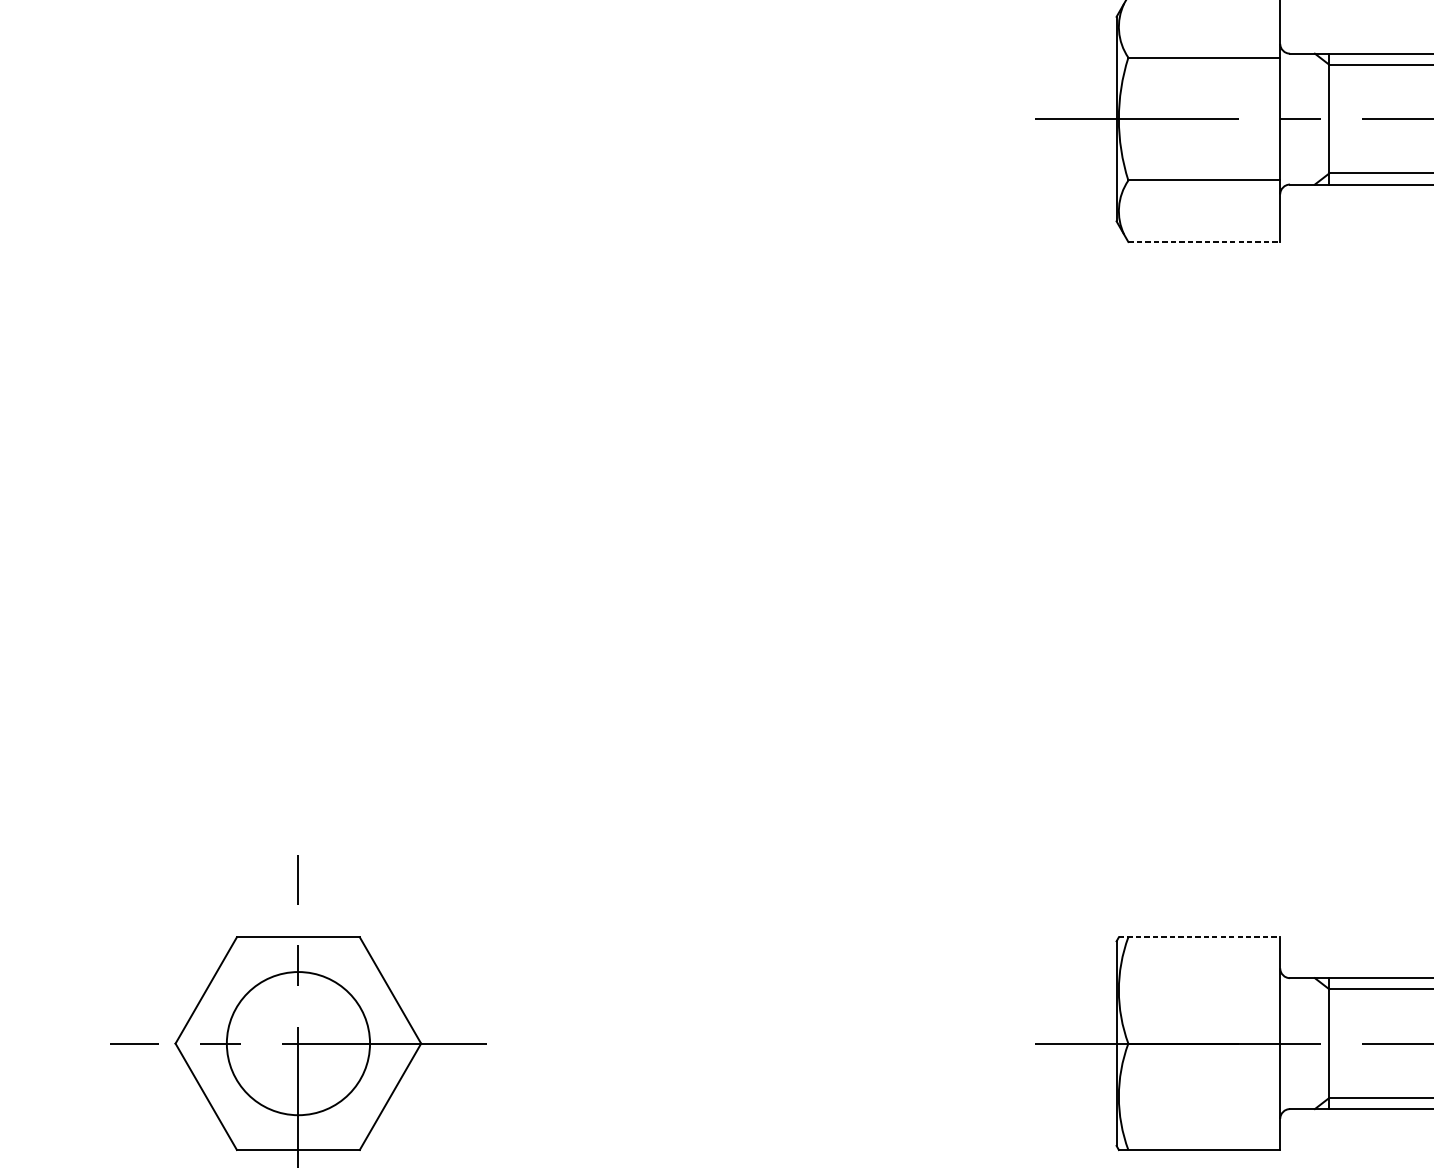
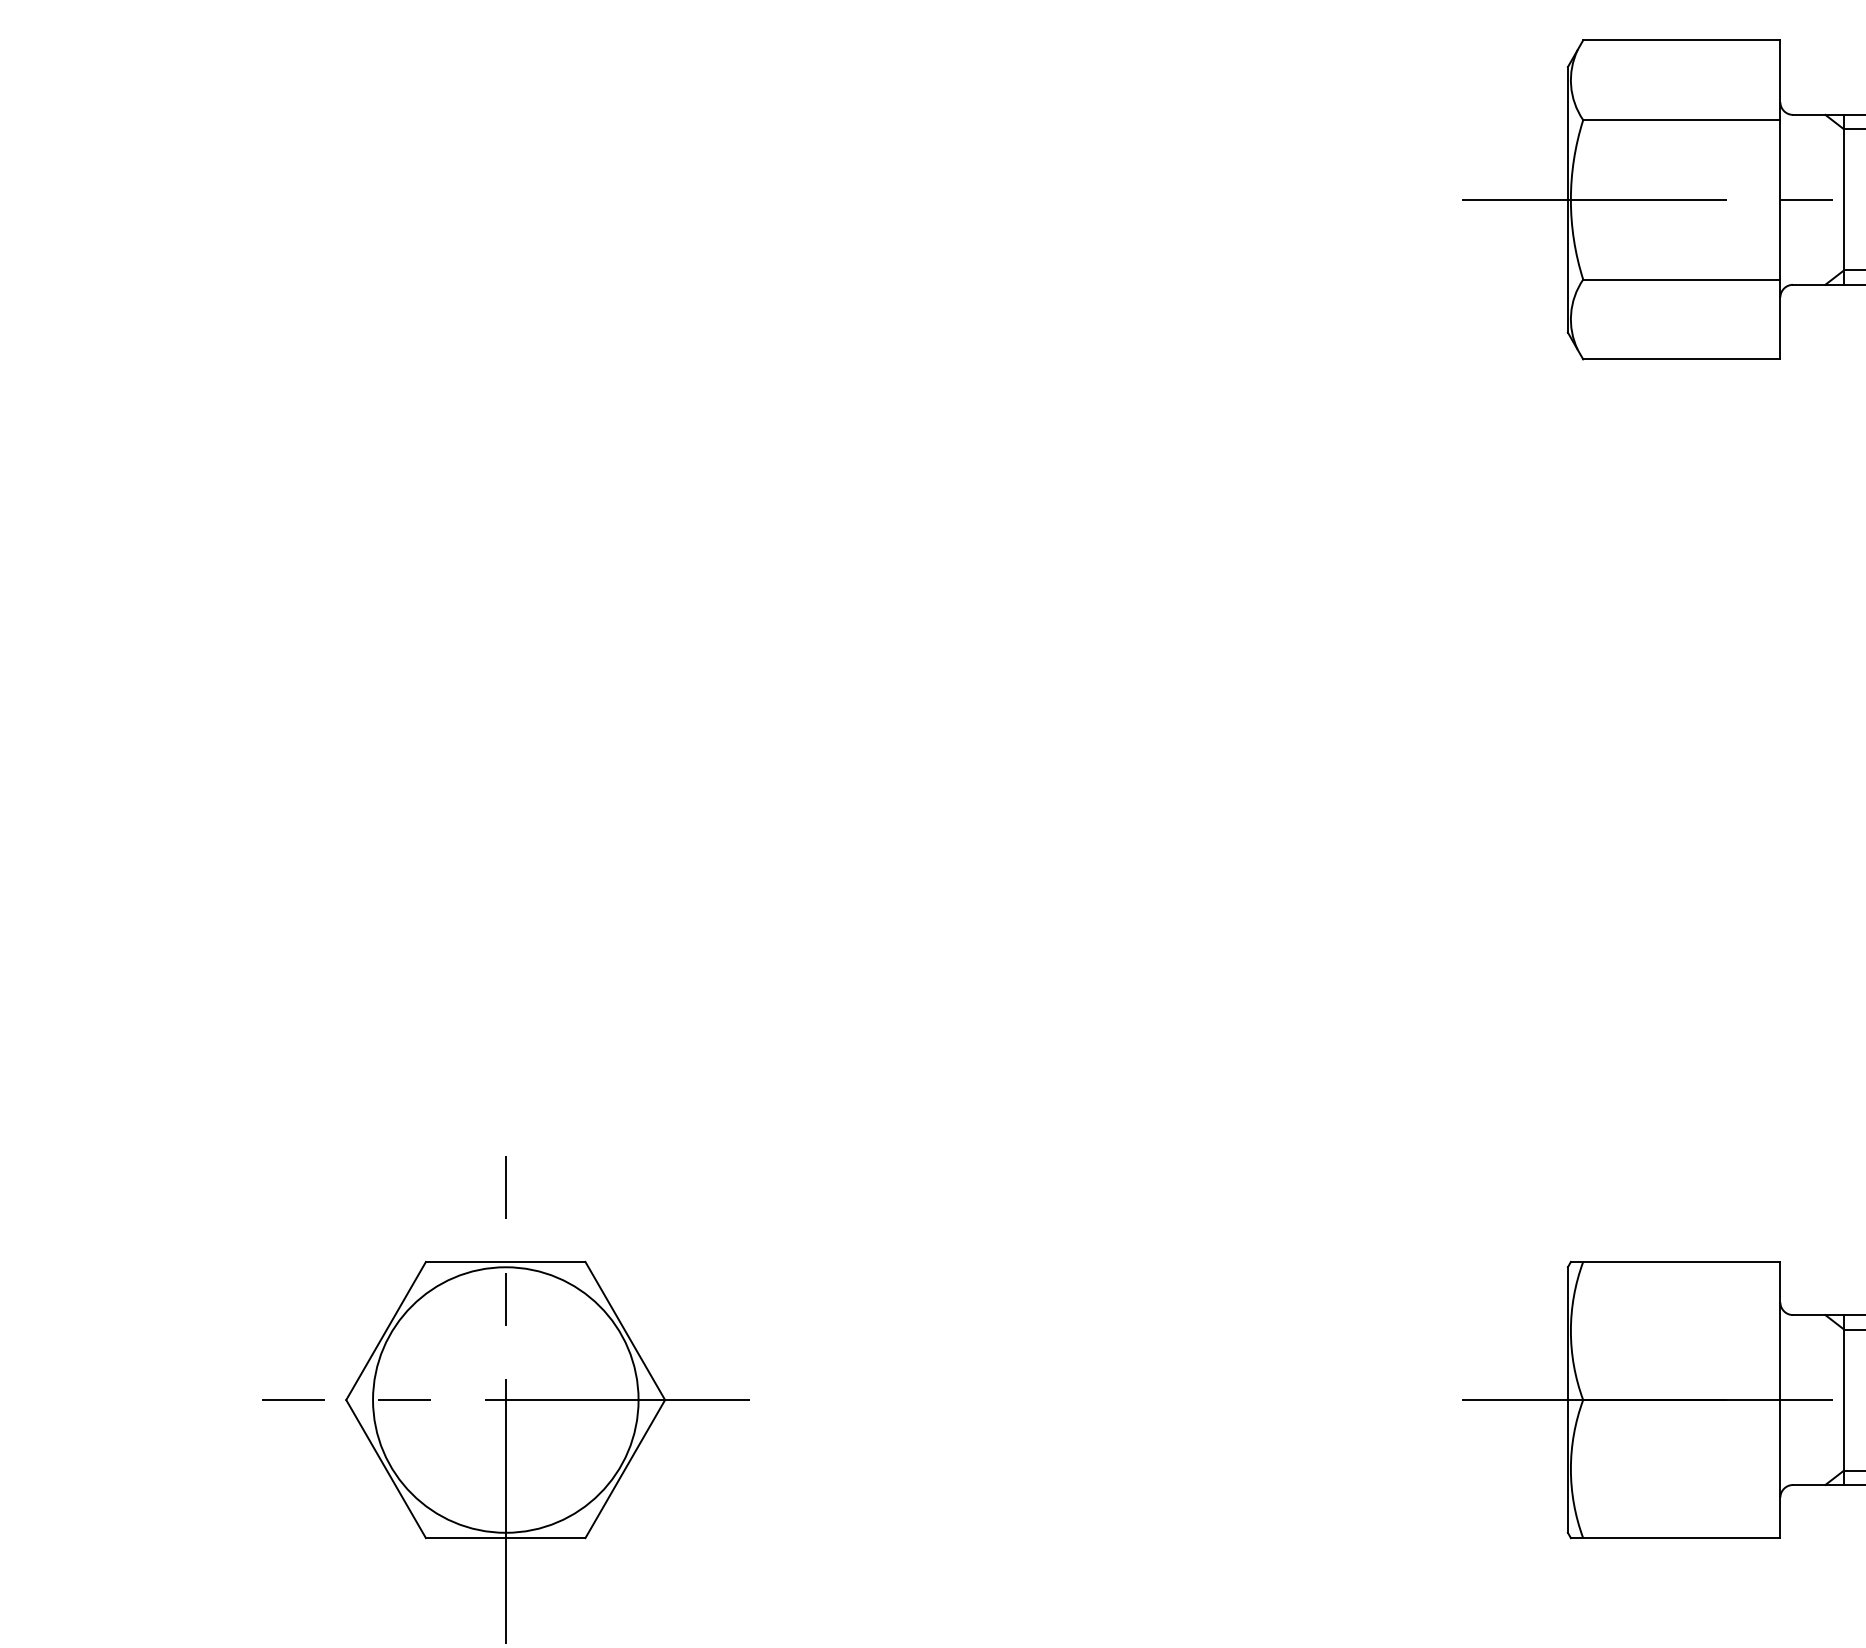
line: (1204, 242) -> (1681, 359), dashed -> solid
line: (1199, 936) -> (1675, 1261), dashed -> solid
circle: (298, 1043) -> (505, 1399), size x1.43

